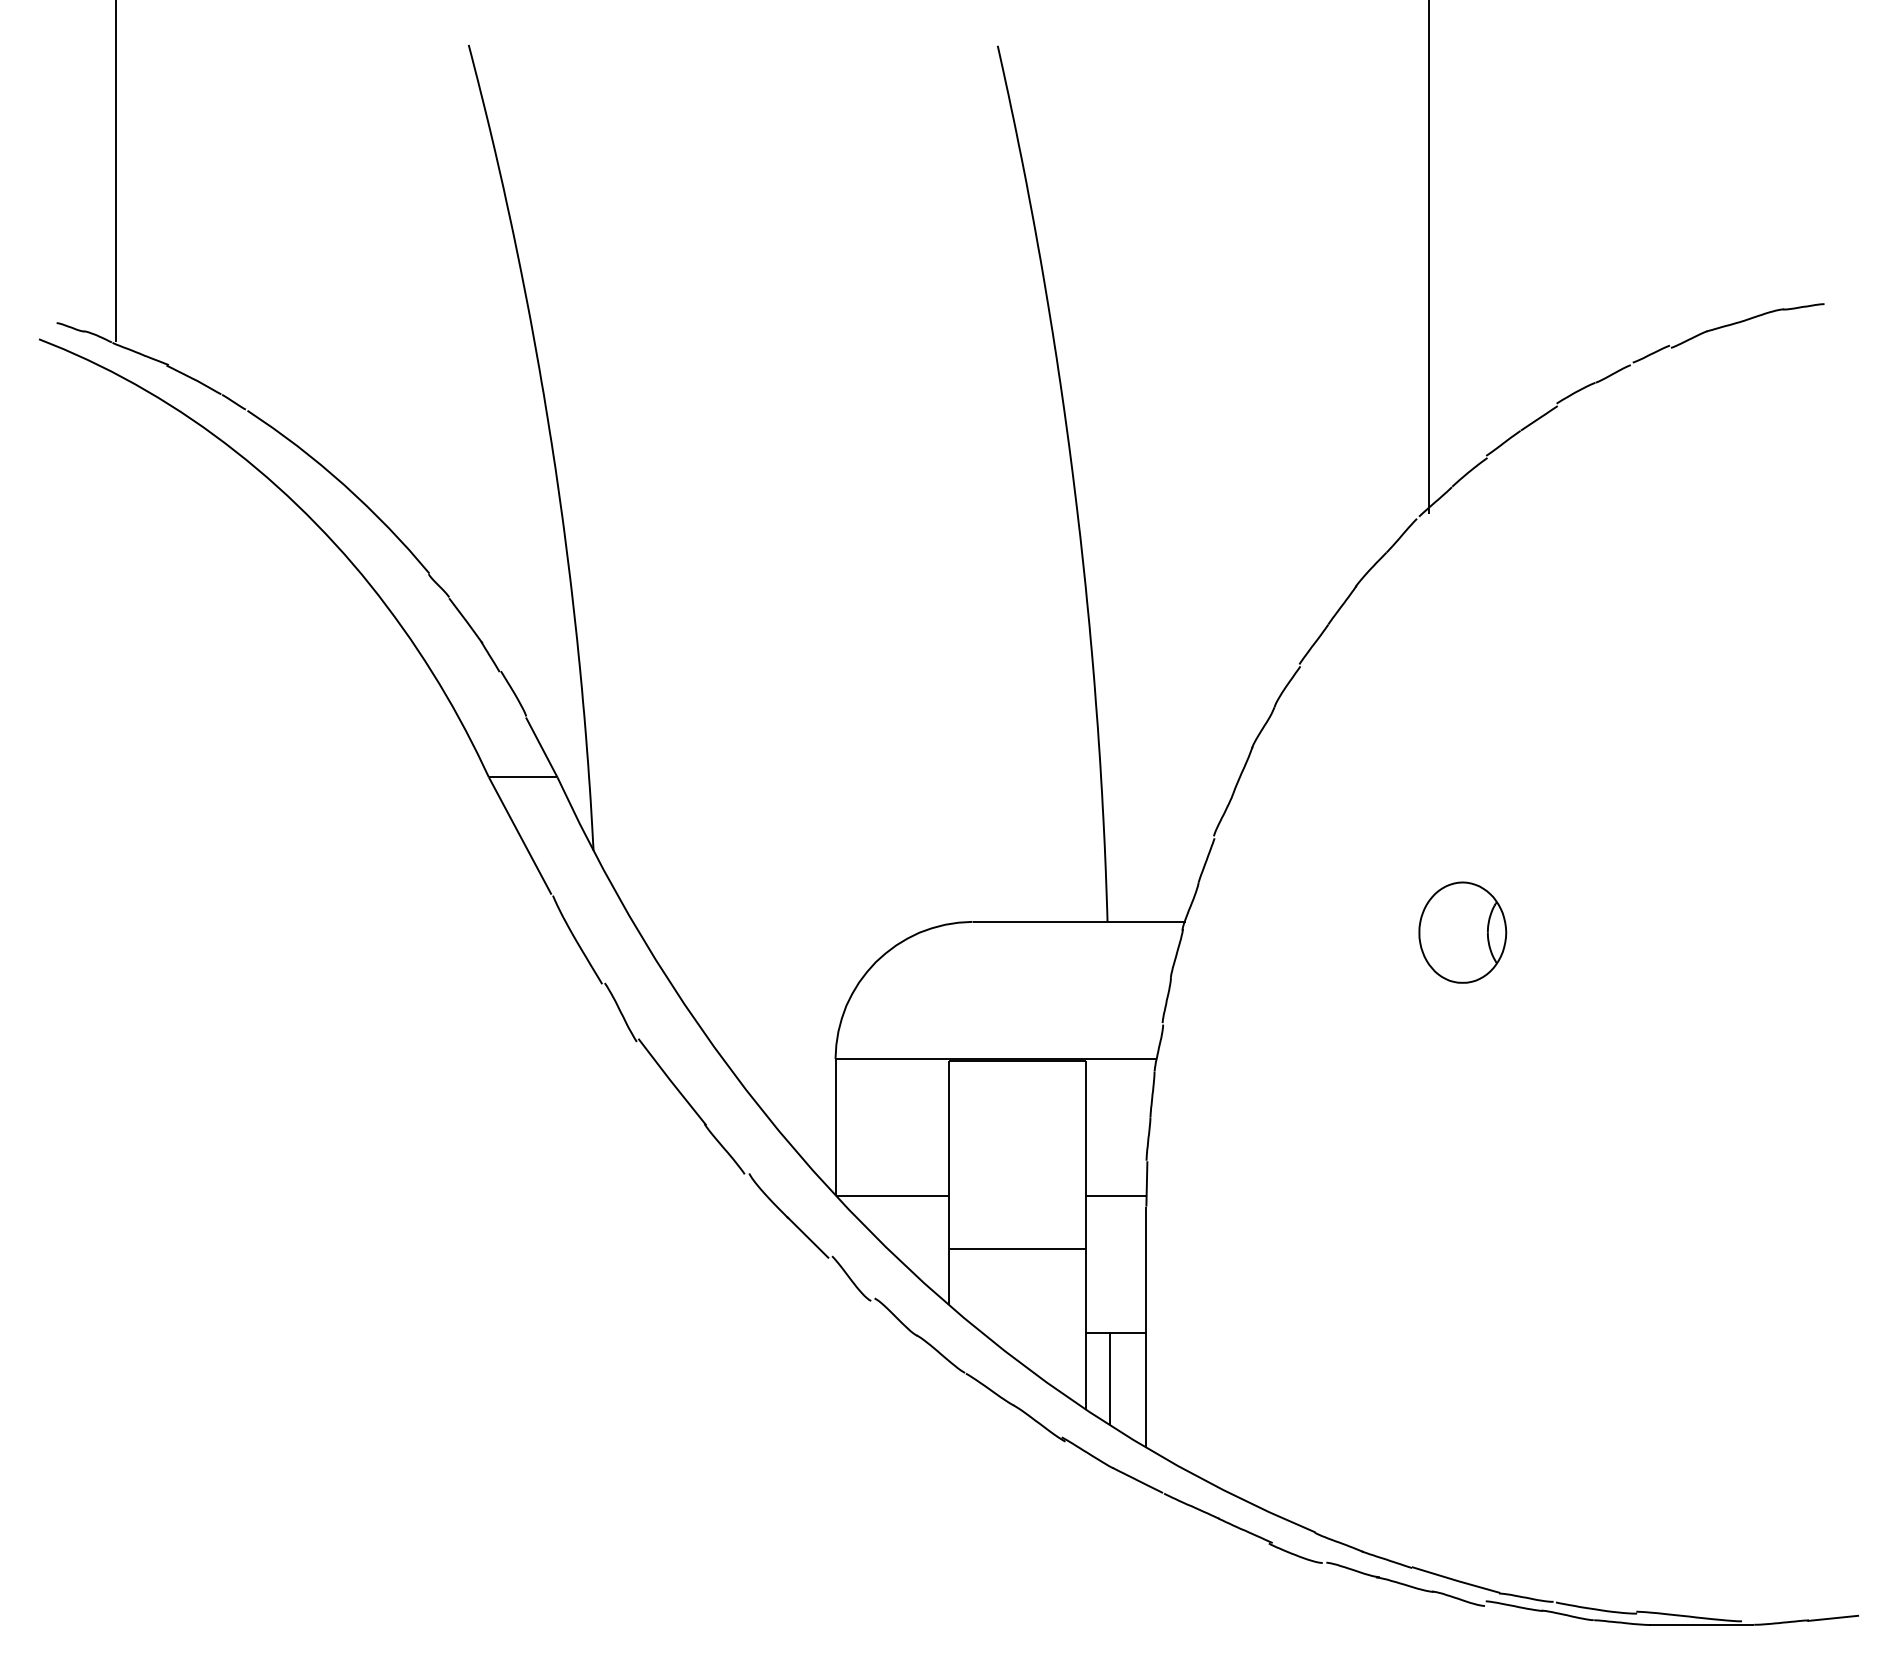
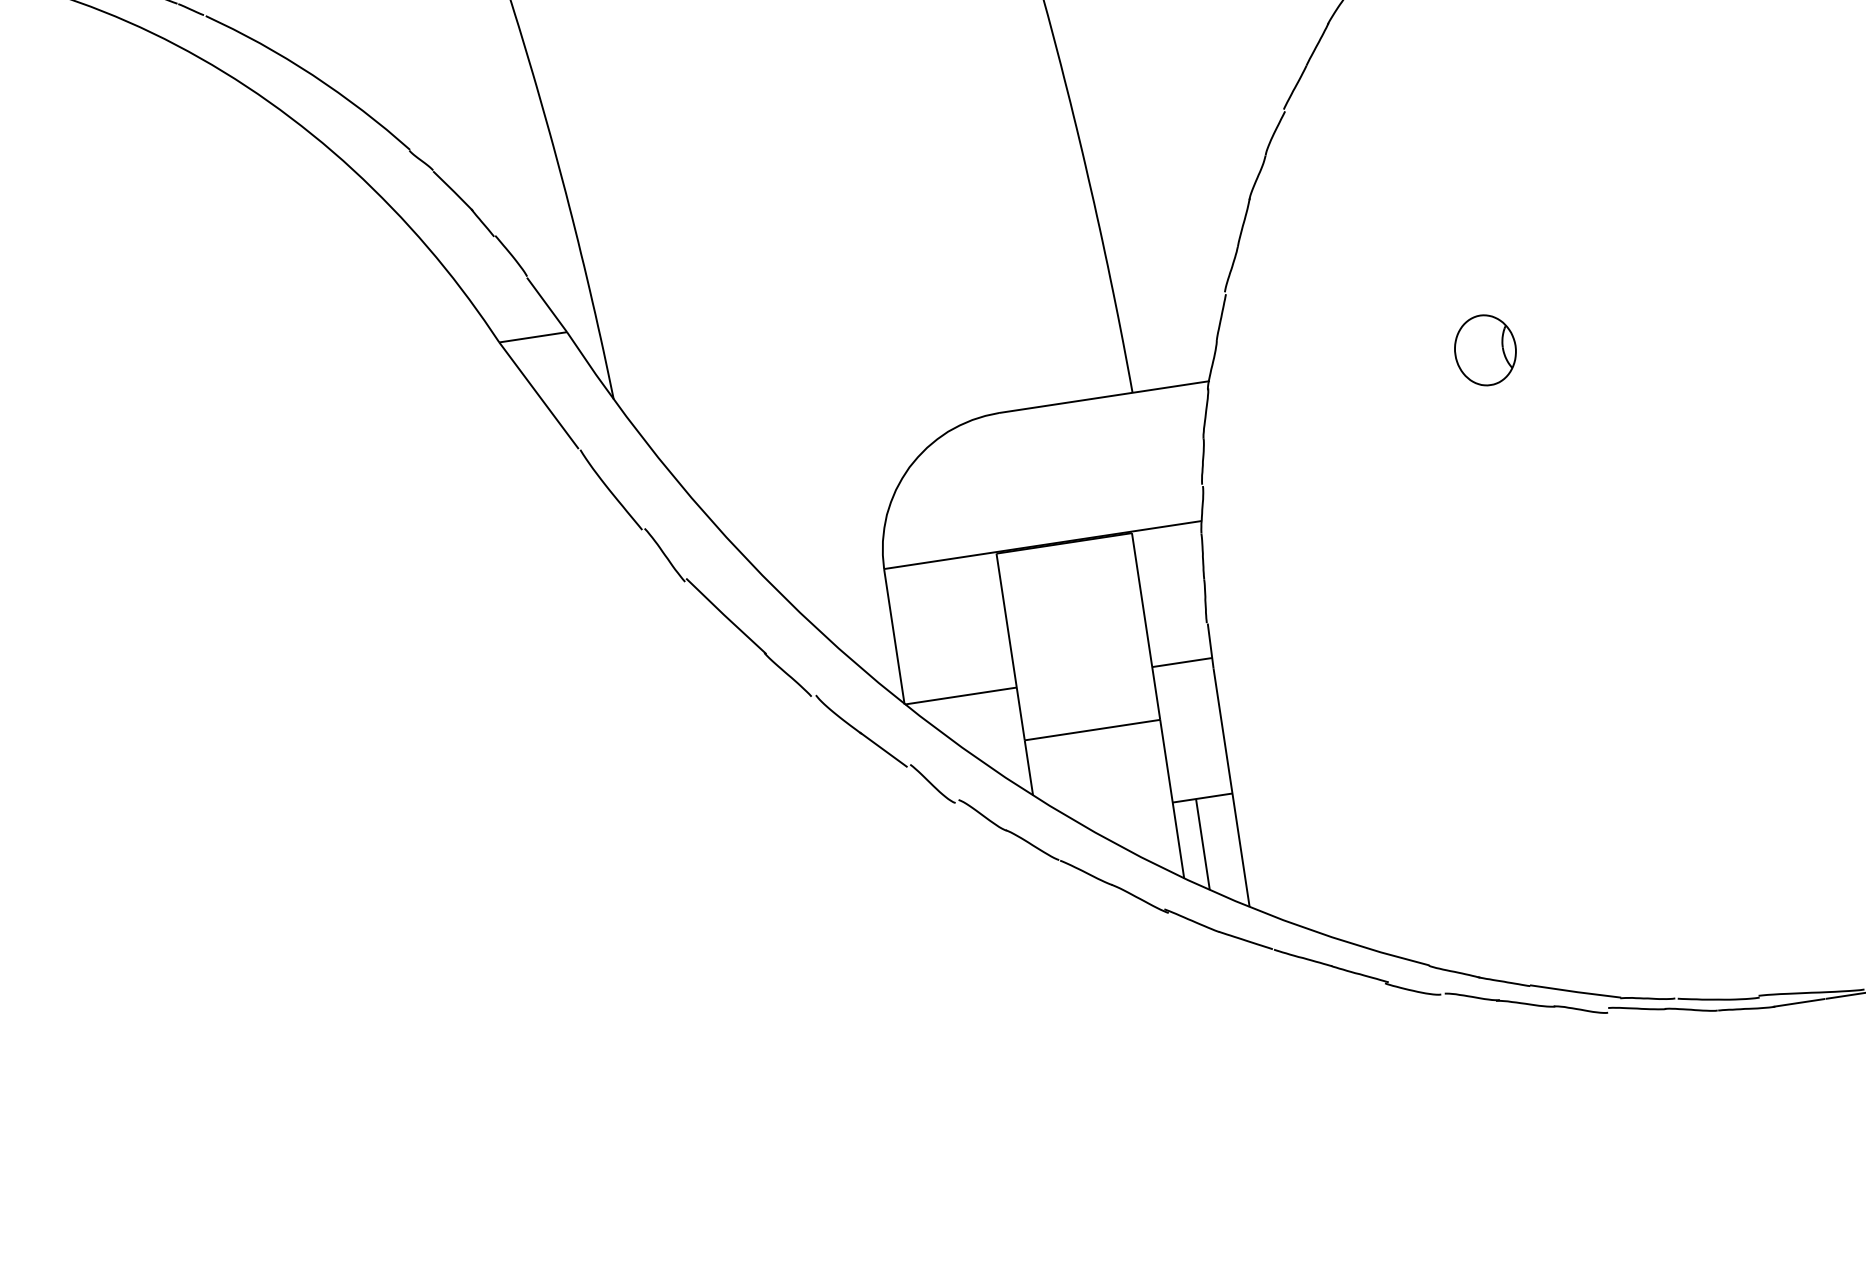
part: (1462, 932) -> (1485, 350), size x0.7

